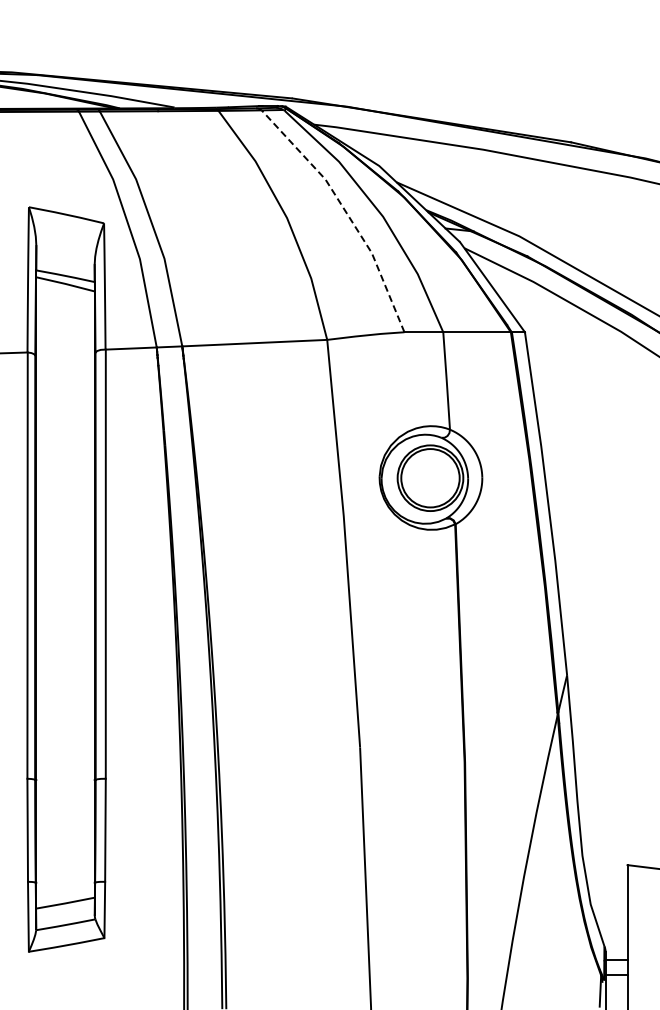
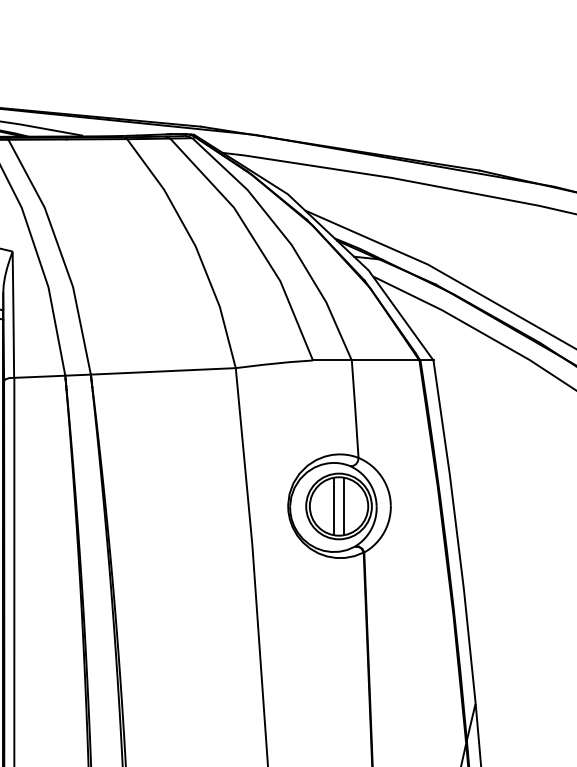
line: (346, 212) -> (255, 240), dashed -> solid
line: (425, 478) -> (334, 506), added
line: (435, 478) -> (344, 506), added

